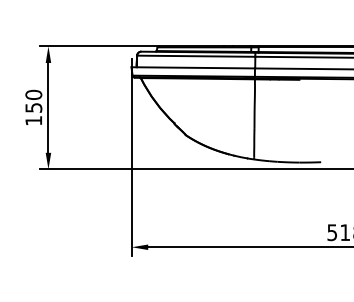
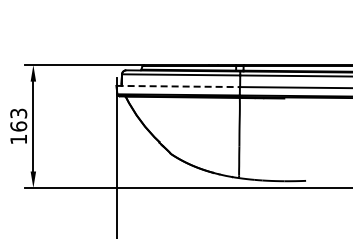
line: (193, 67) -> (178, 86), solid -> dashed
text: (33, 100) -> (18, 119), 150 -> 163

